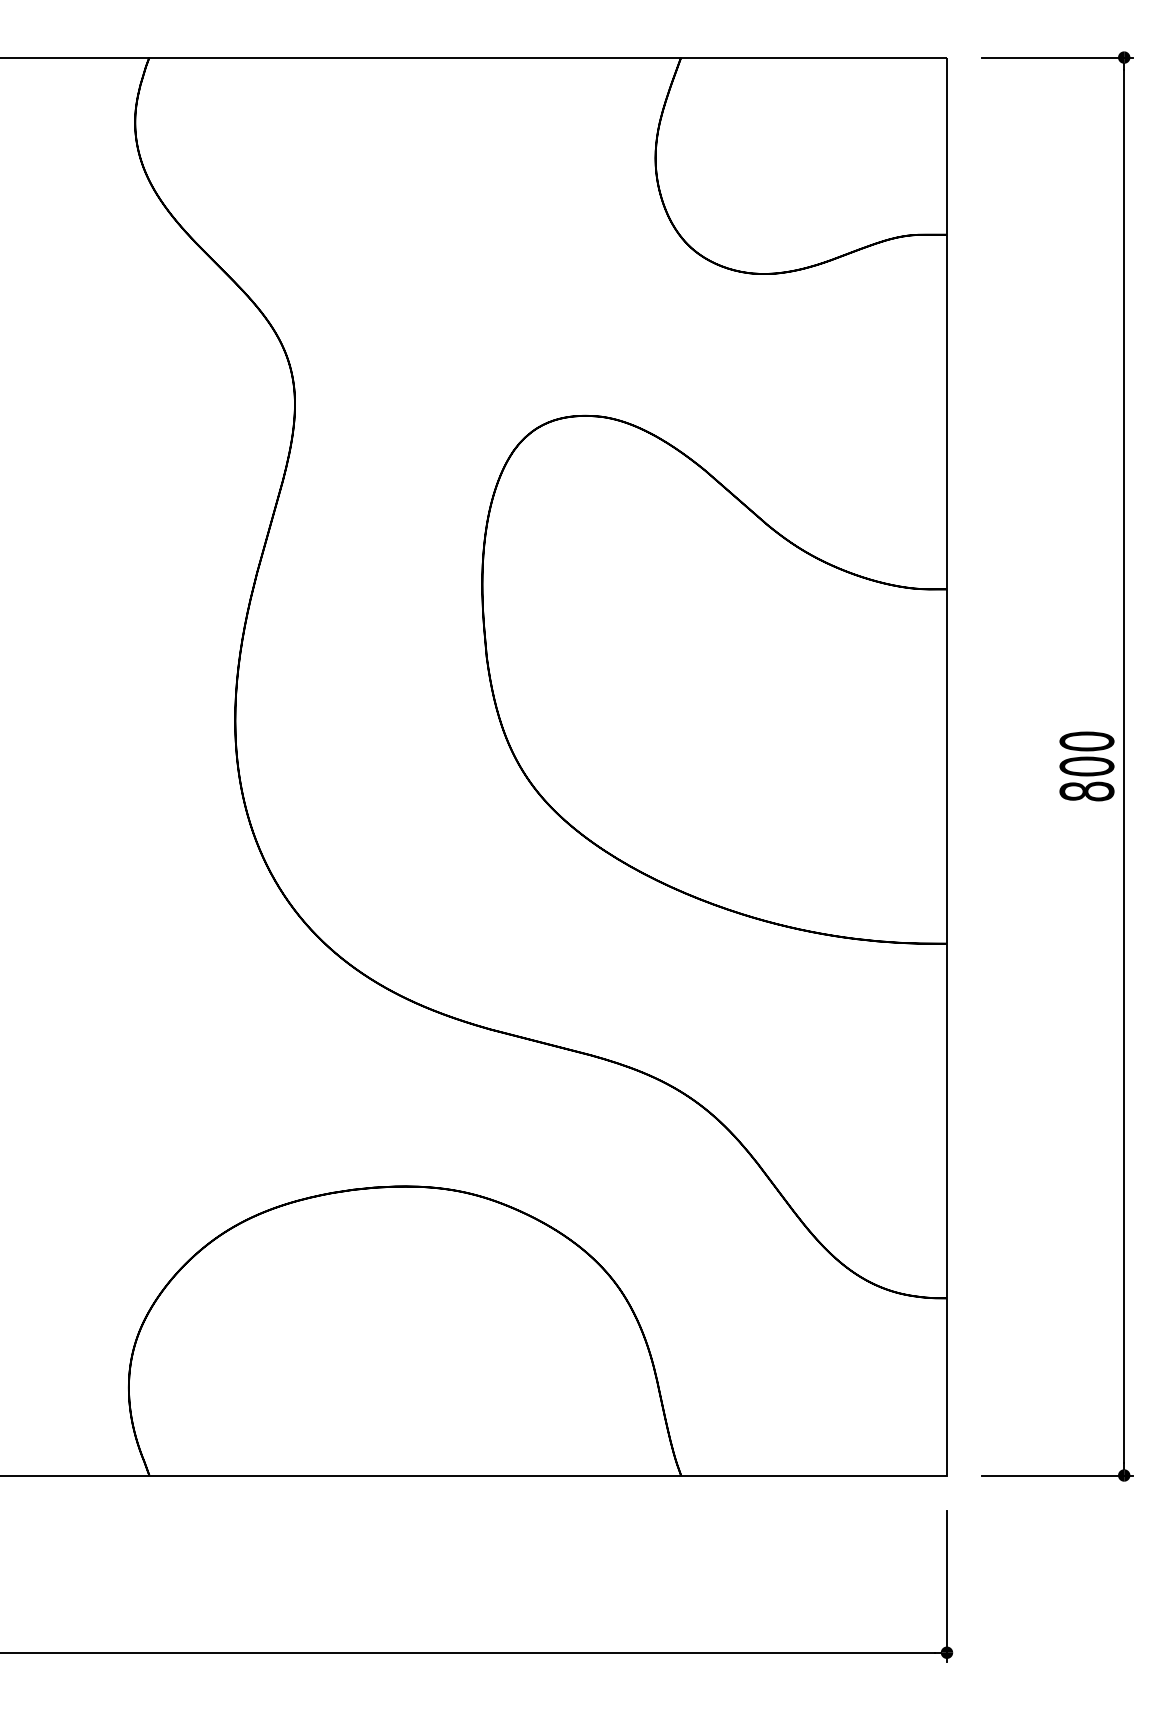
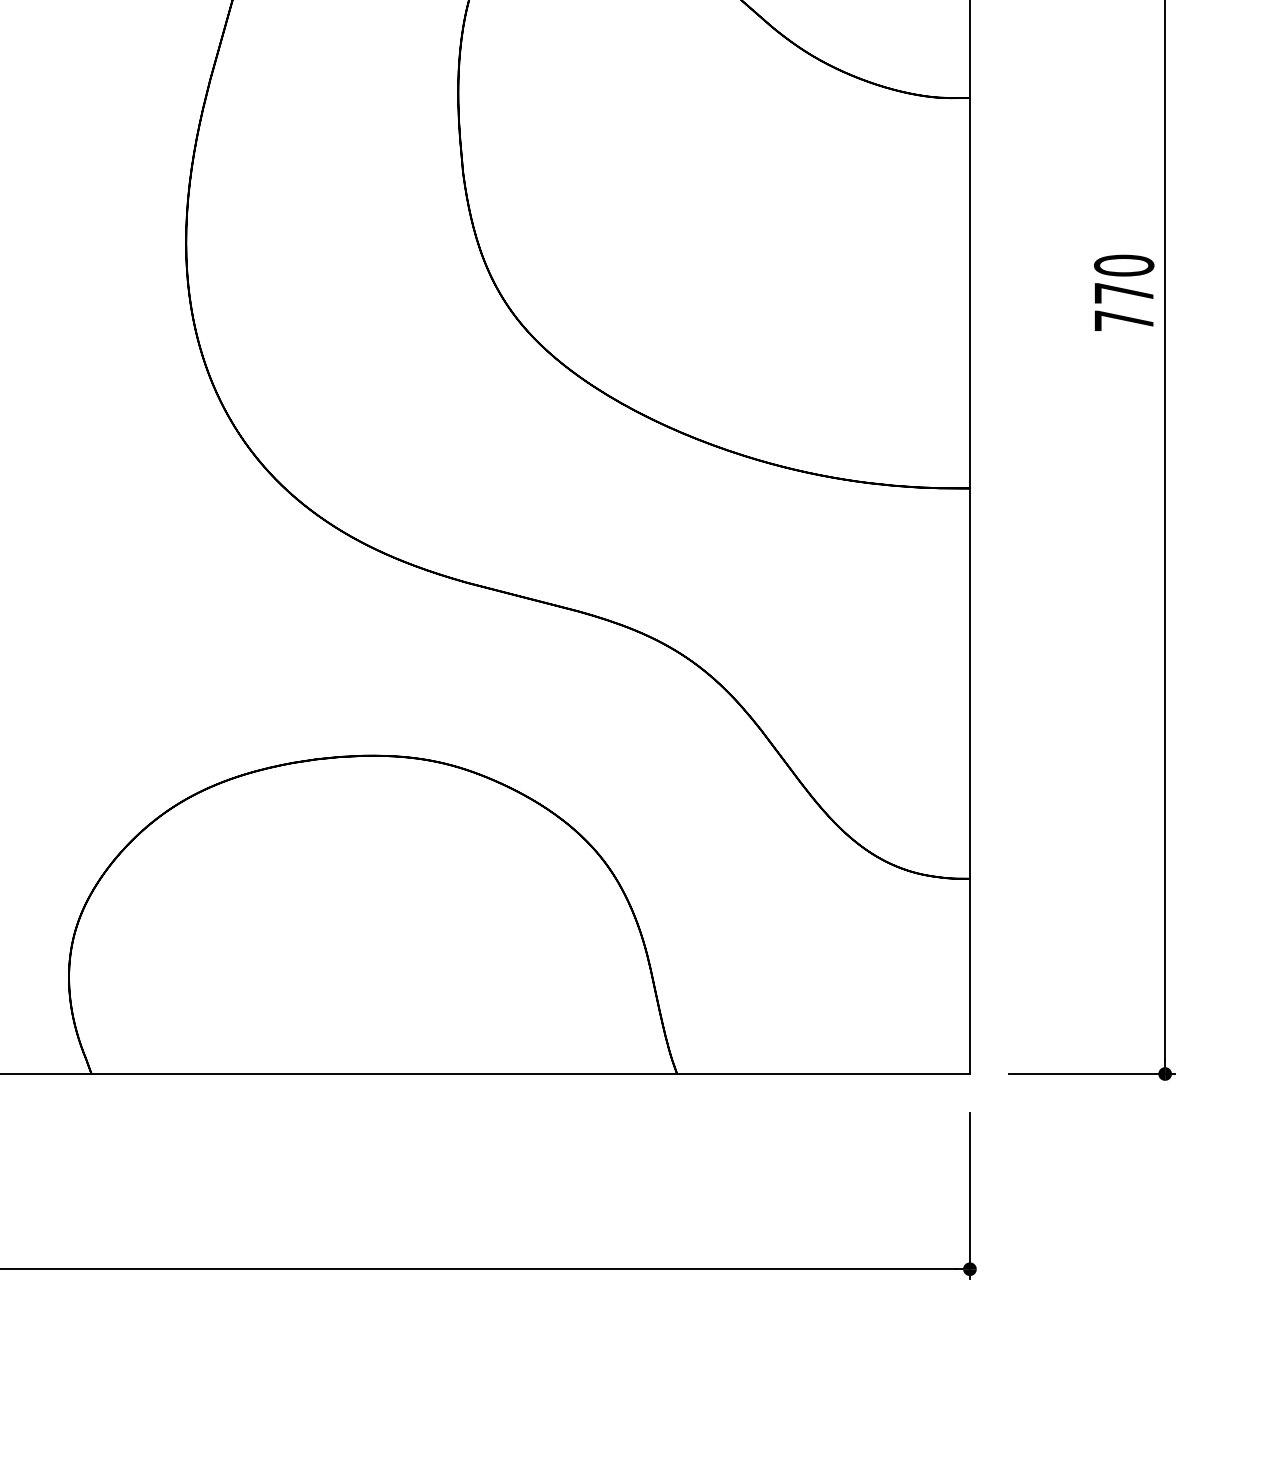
text: (1086, 778) -> (1123, 306), 800 -> 770

